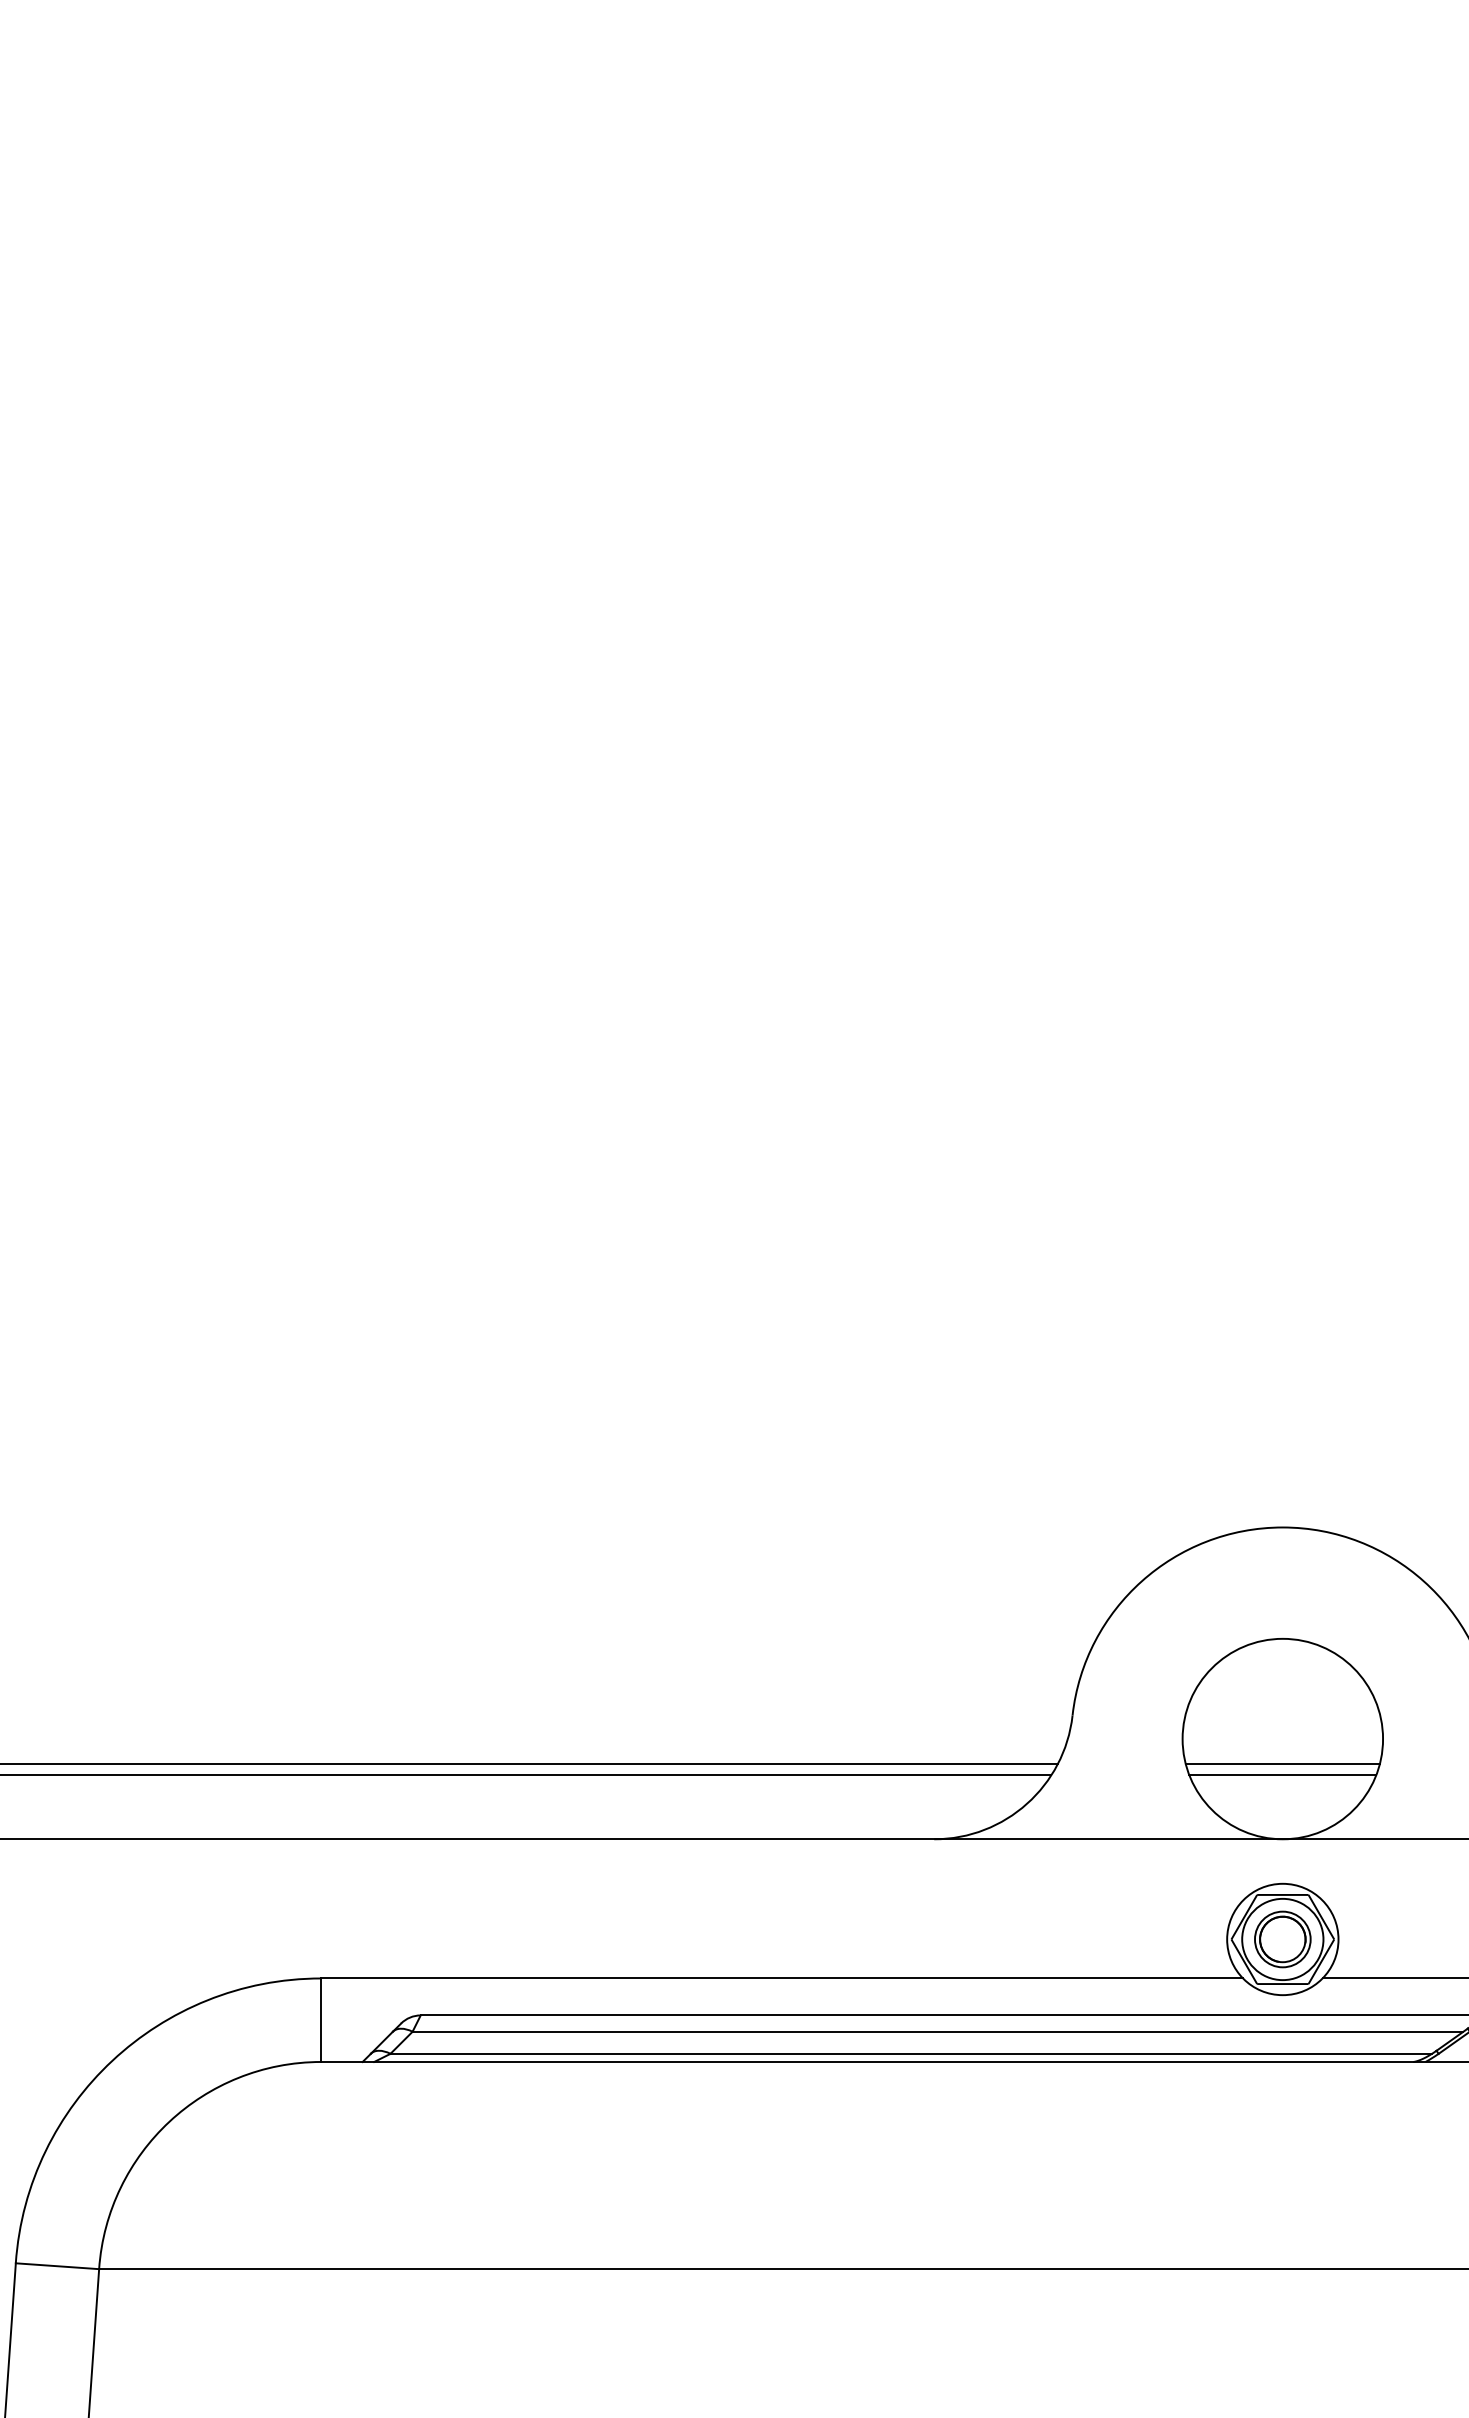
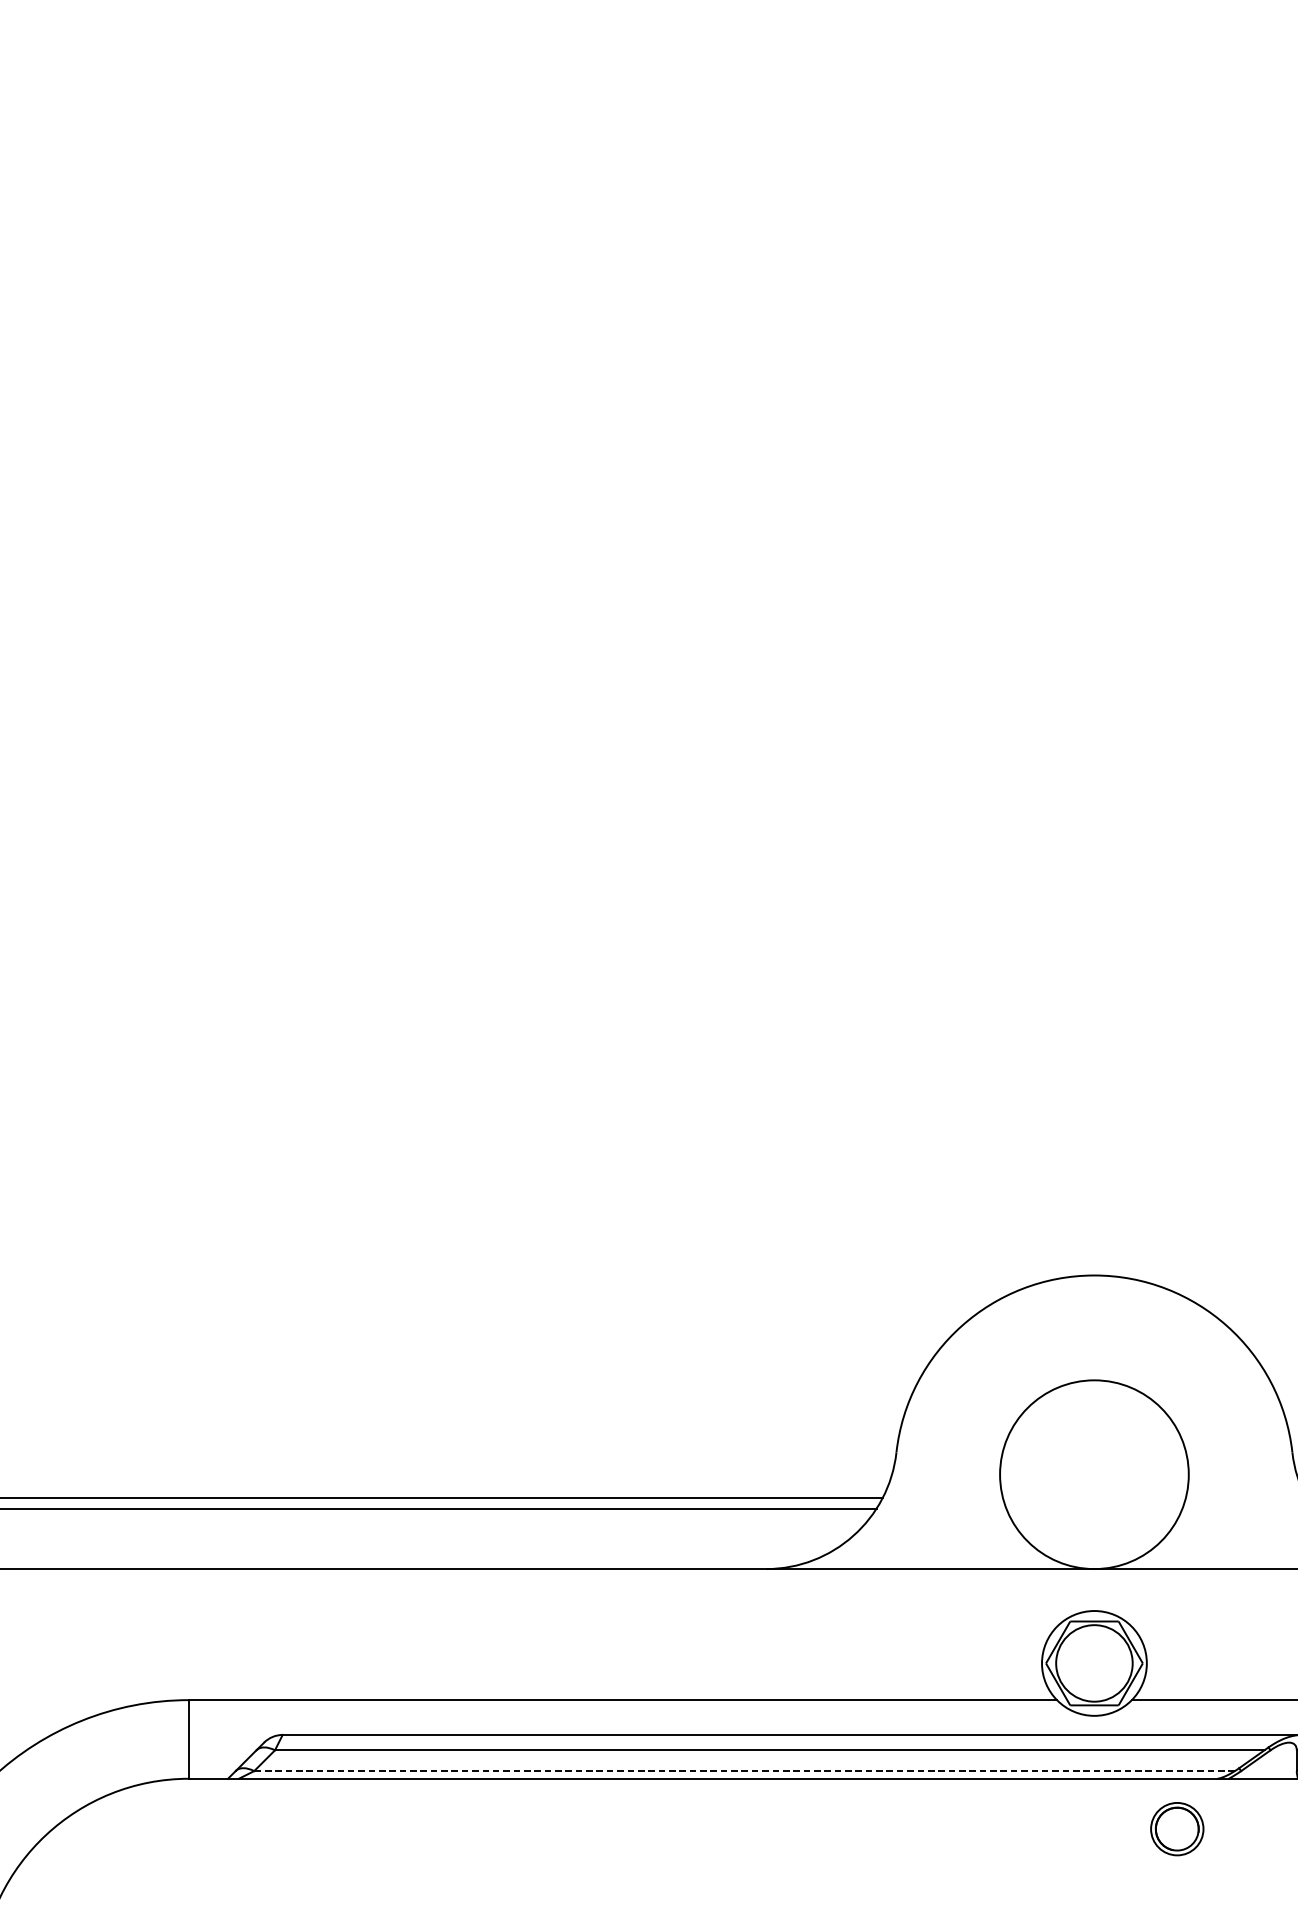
line: (1282, 1764) -> (1094, 1498), removed
line: (1282, 1775) -> (1094, 1509), removed
part: (1282, 1939) -> (1176, 1829), moved
line: (911, 2053) -> (744, 1770), solid -> dashed

